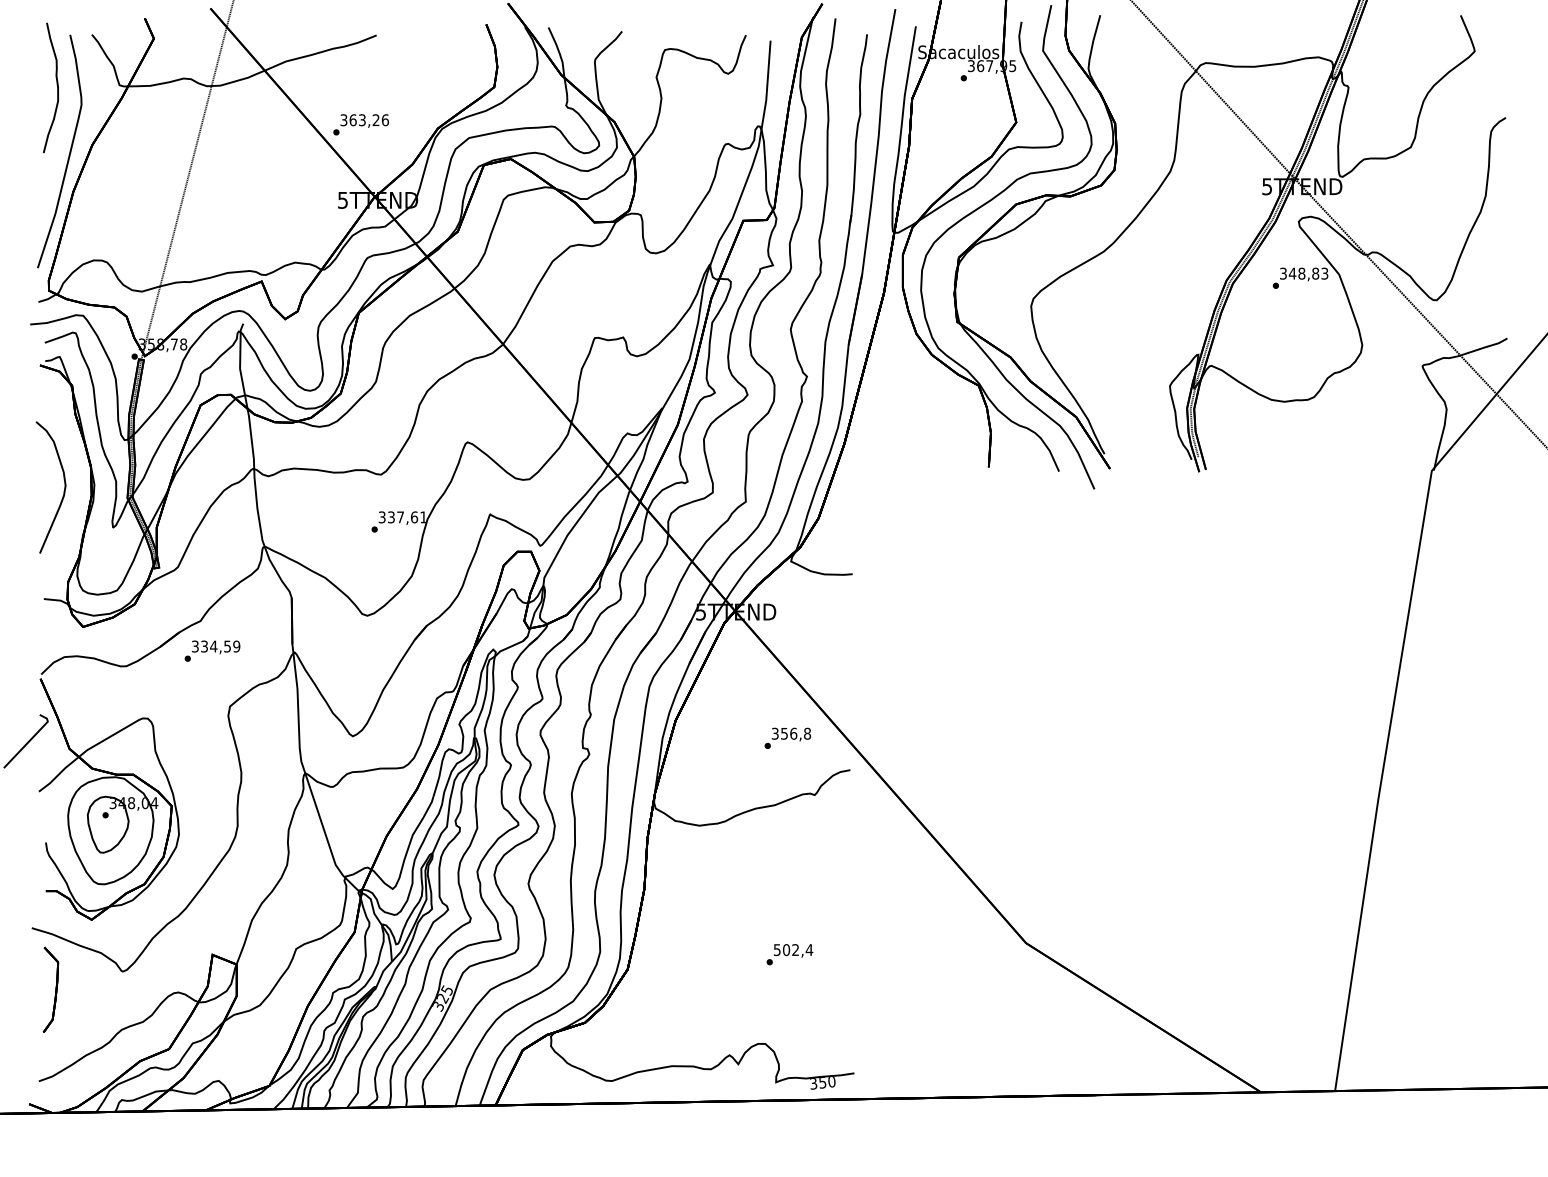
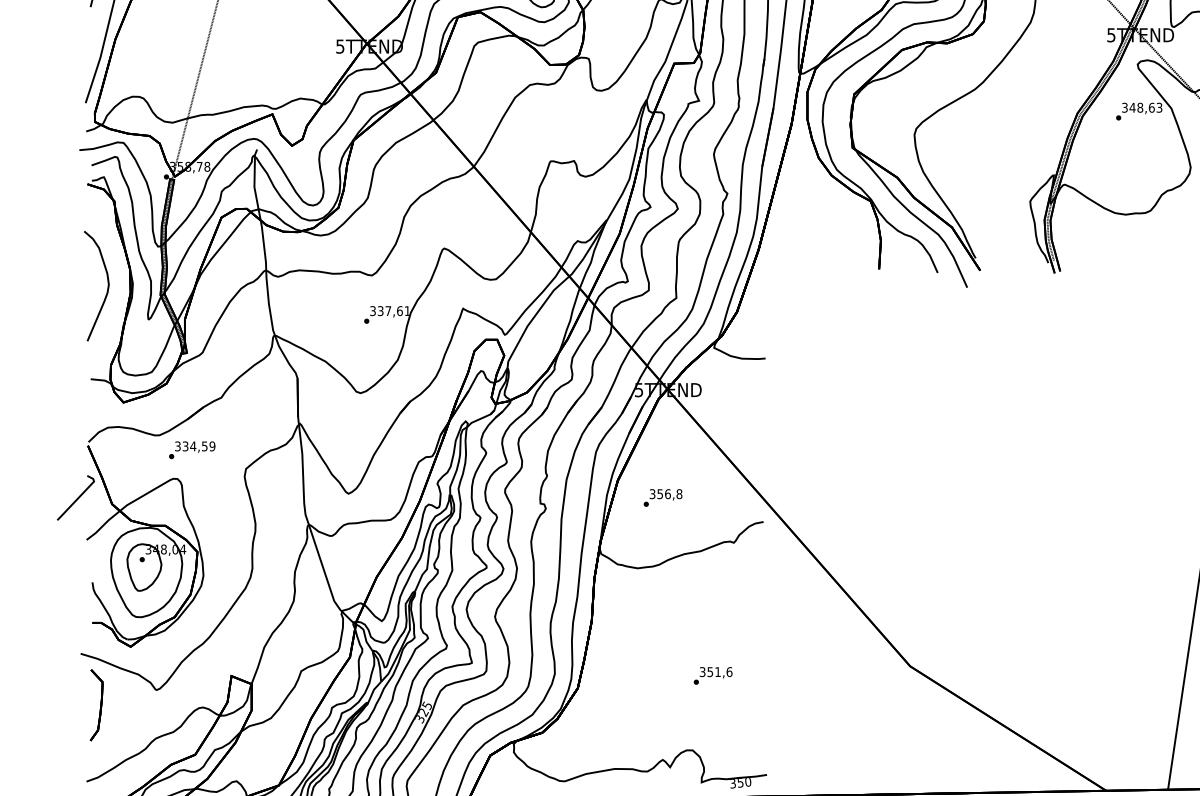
text: (1315, 273) -> (1151, 107), 348,83 -> 348,63
text: (212, 650) -> (192, 449), moved
text: (787, 737) -> (662, 497), moved
text: (793, 950) -> (716, 672), 502,4 -> 351,6

